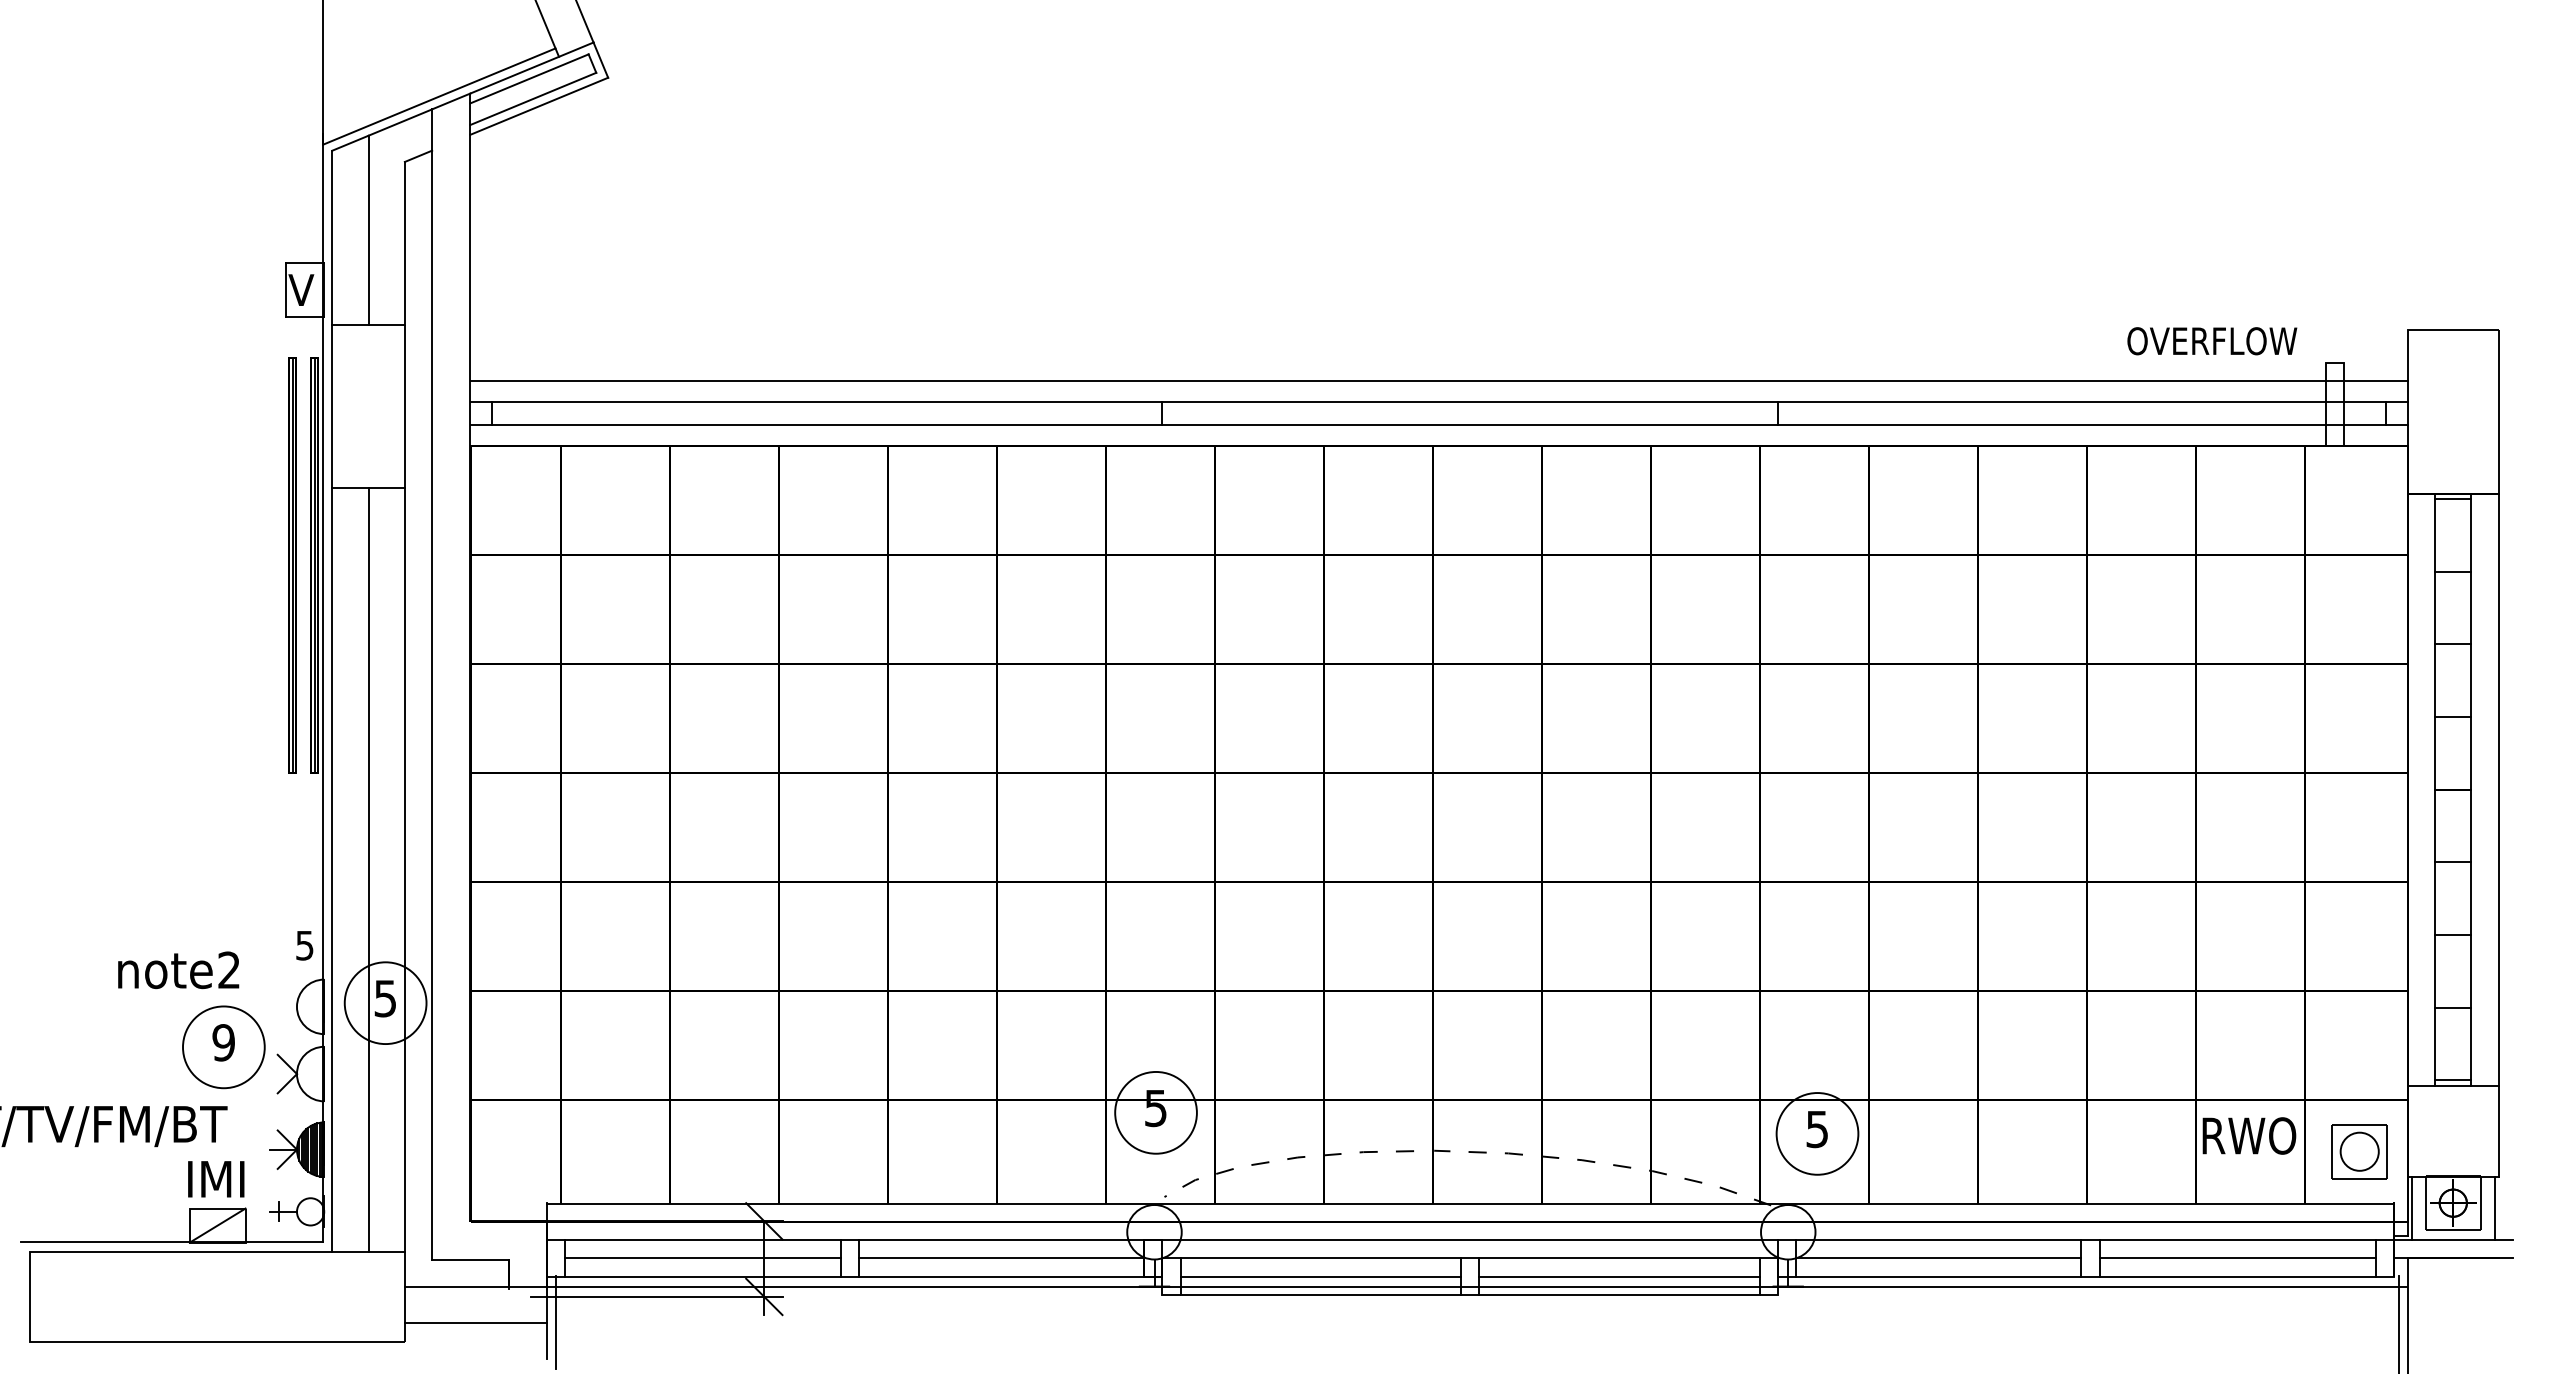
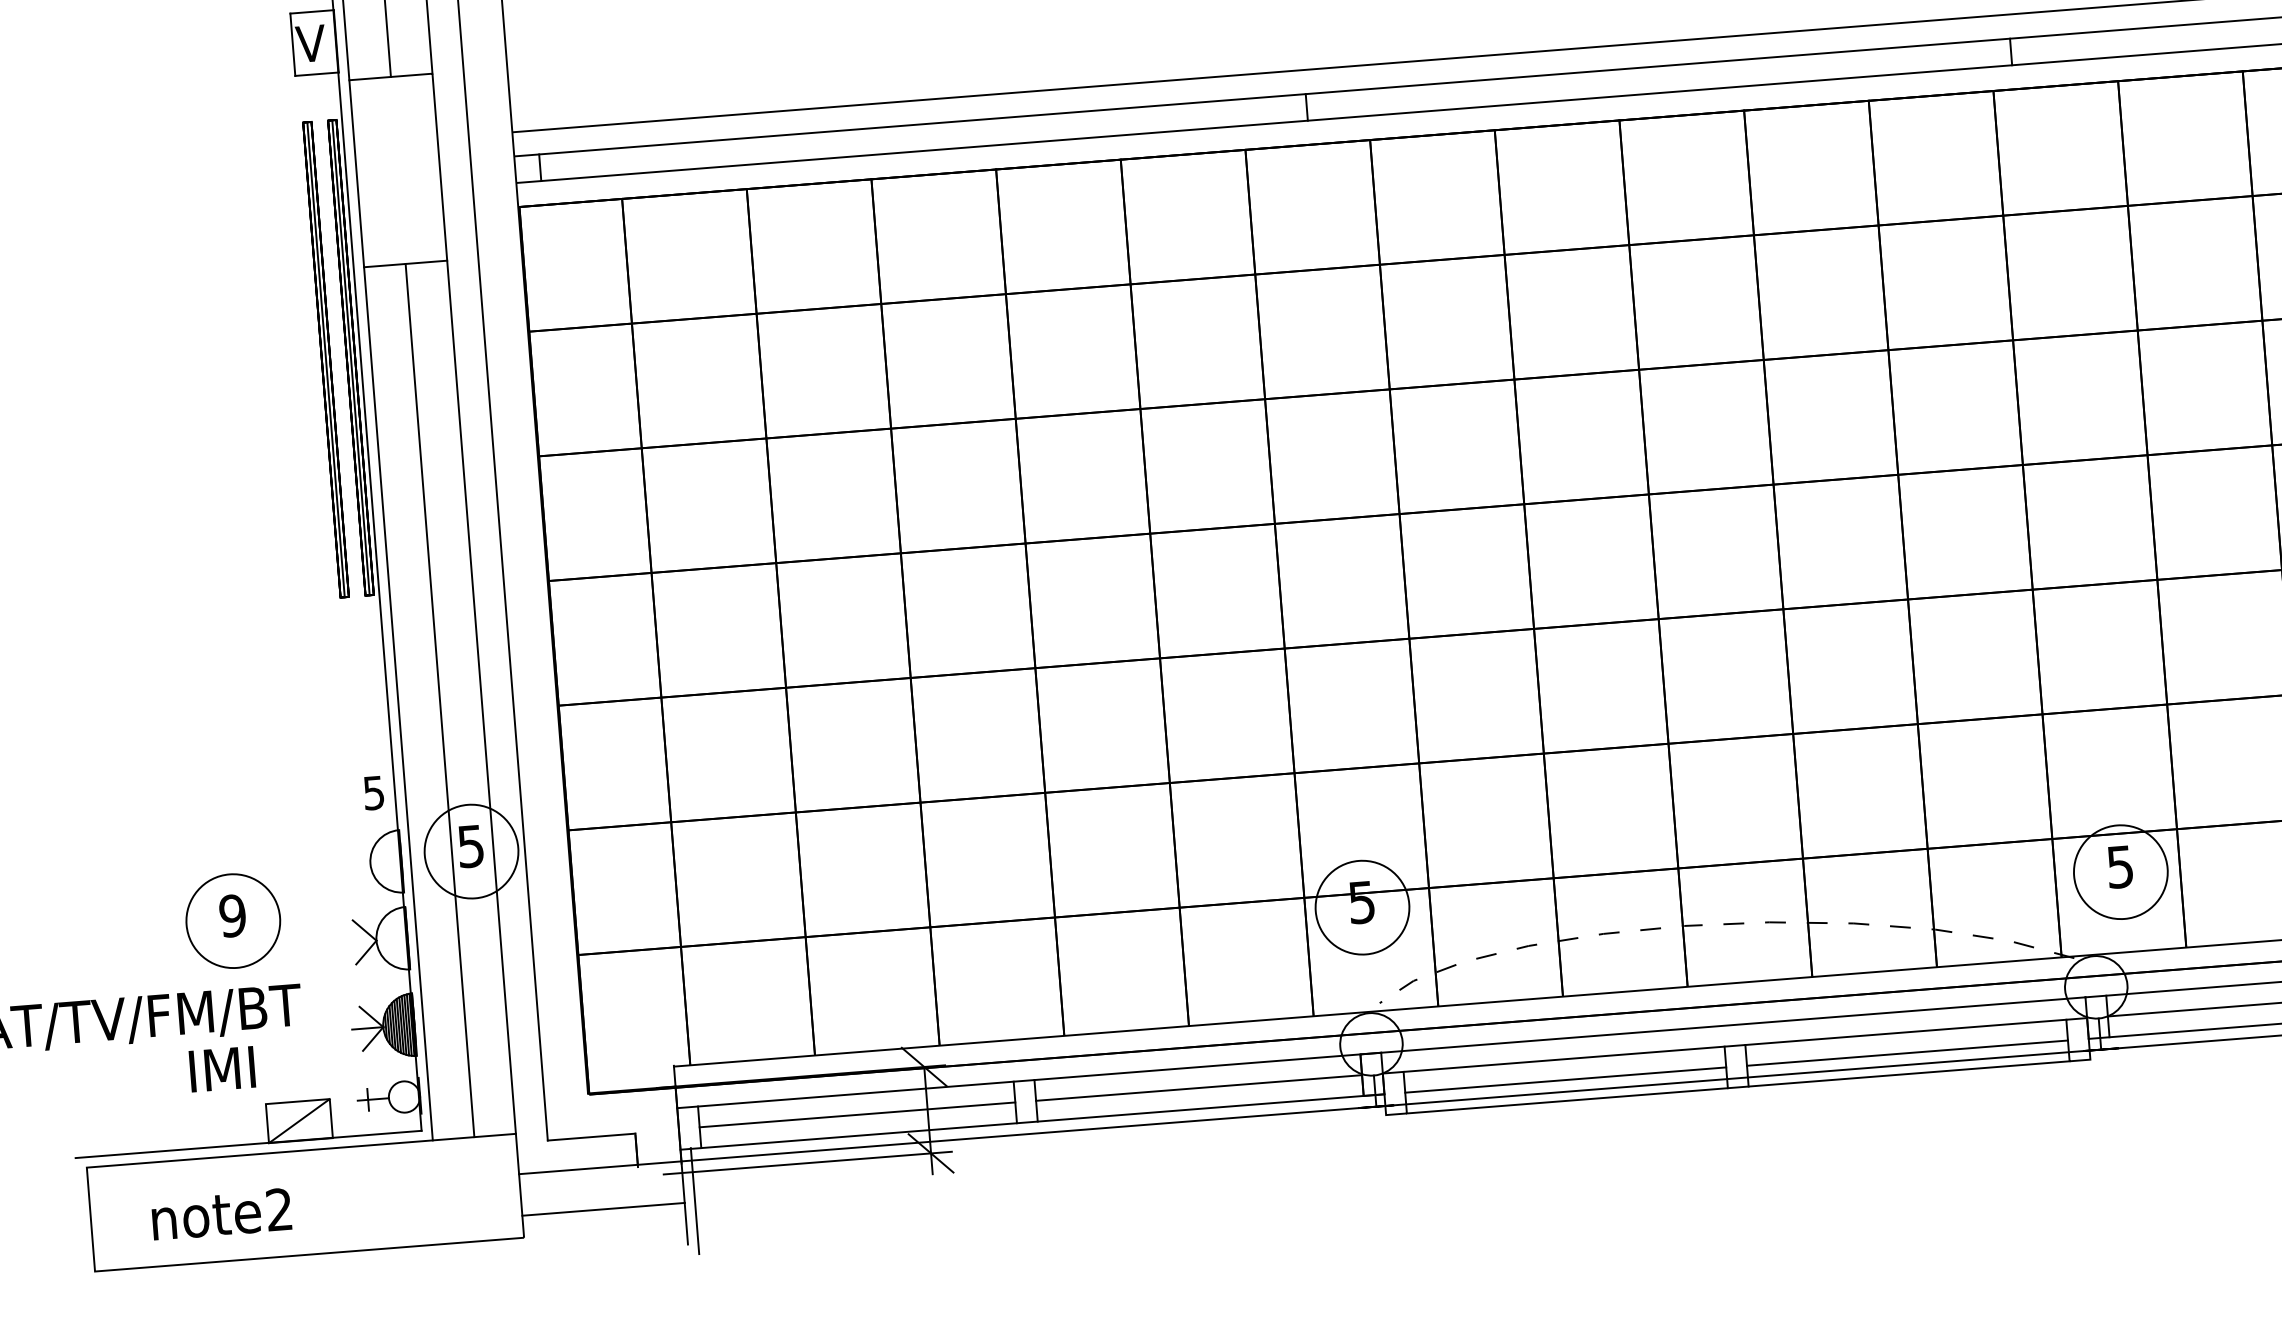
text: (178, 970) -> (221, 1214), moved
part: (223, 1047) -> (232, 921), moved
text: (216, 1179) -> (222, 1069), moved

